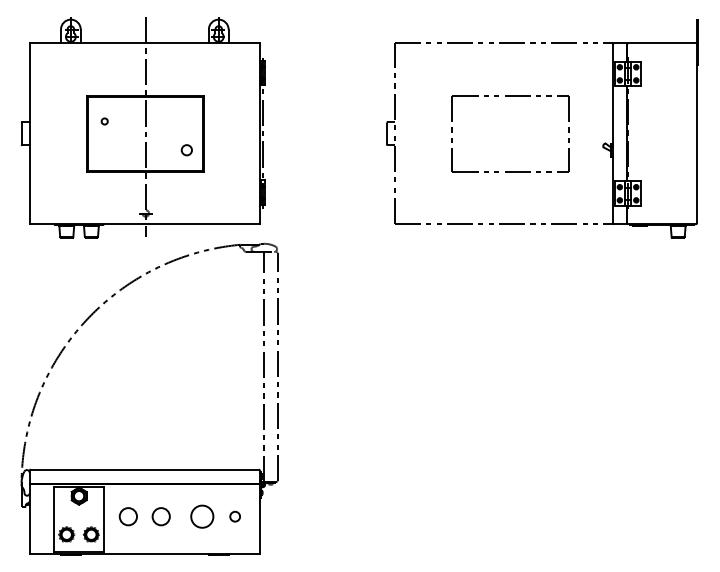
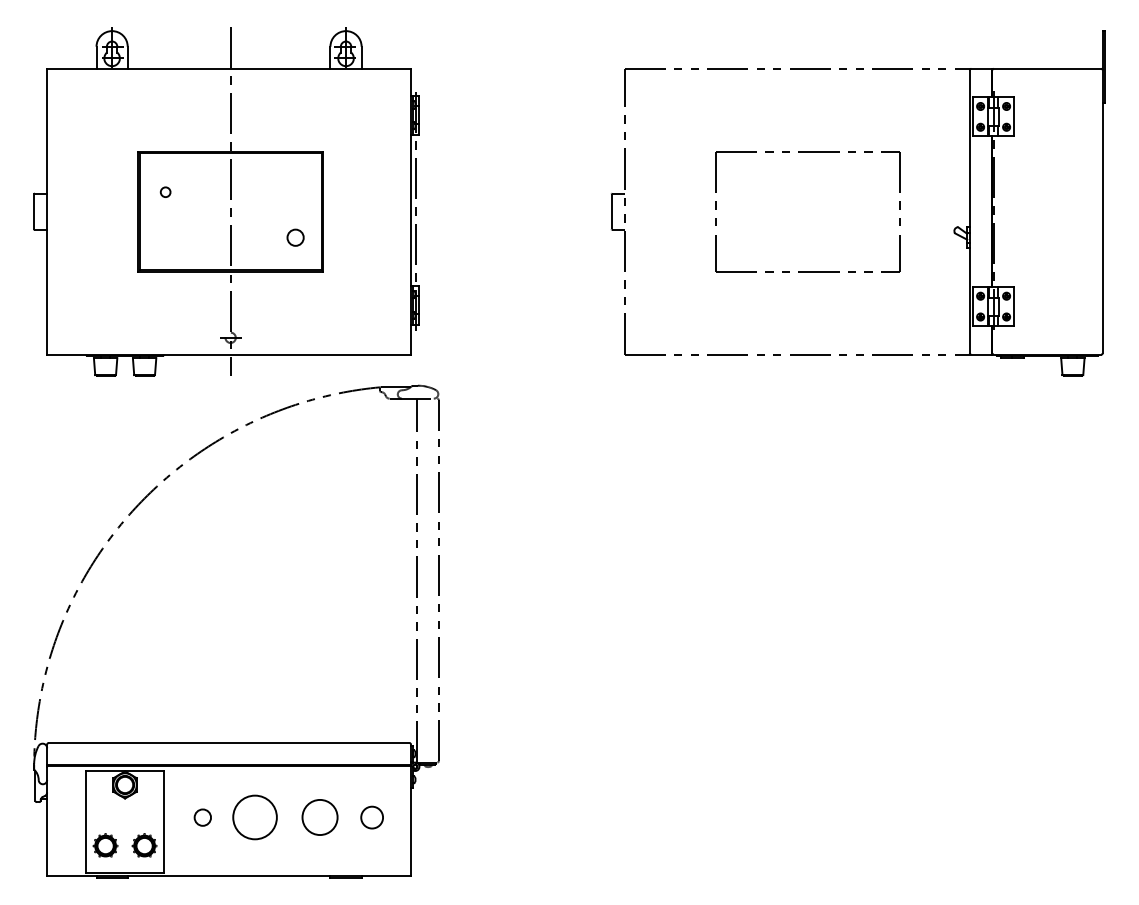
circle: (127, 516) -> (201, 817), size x0.6
circle: (160, 516) -> (253, 817), size x1.6
circle: (234, 516) -> (370, 817), size x1.4

